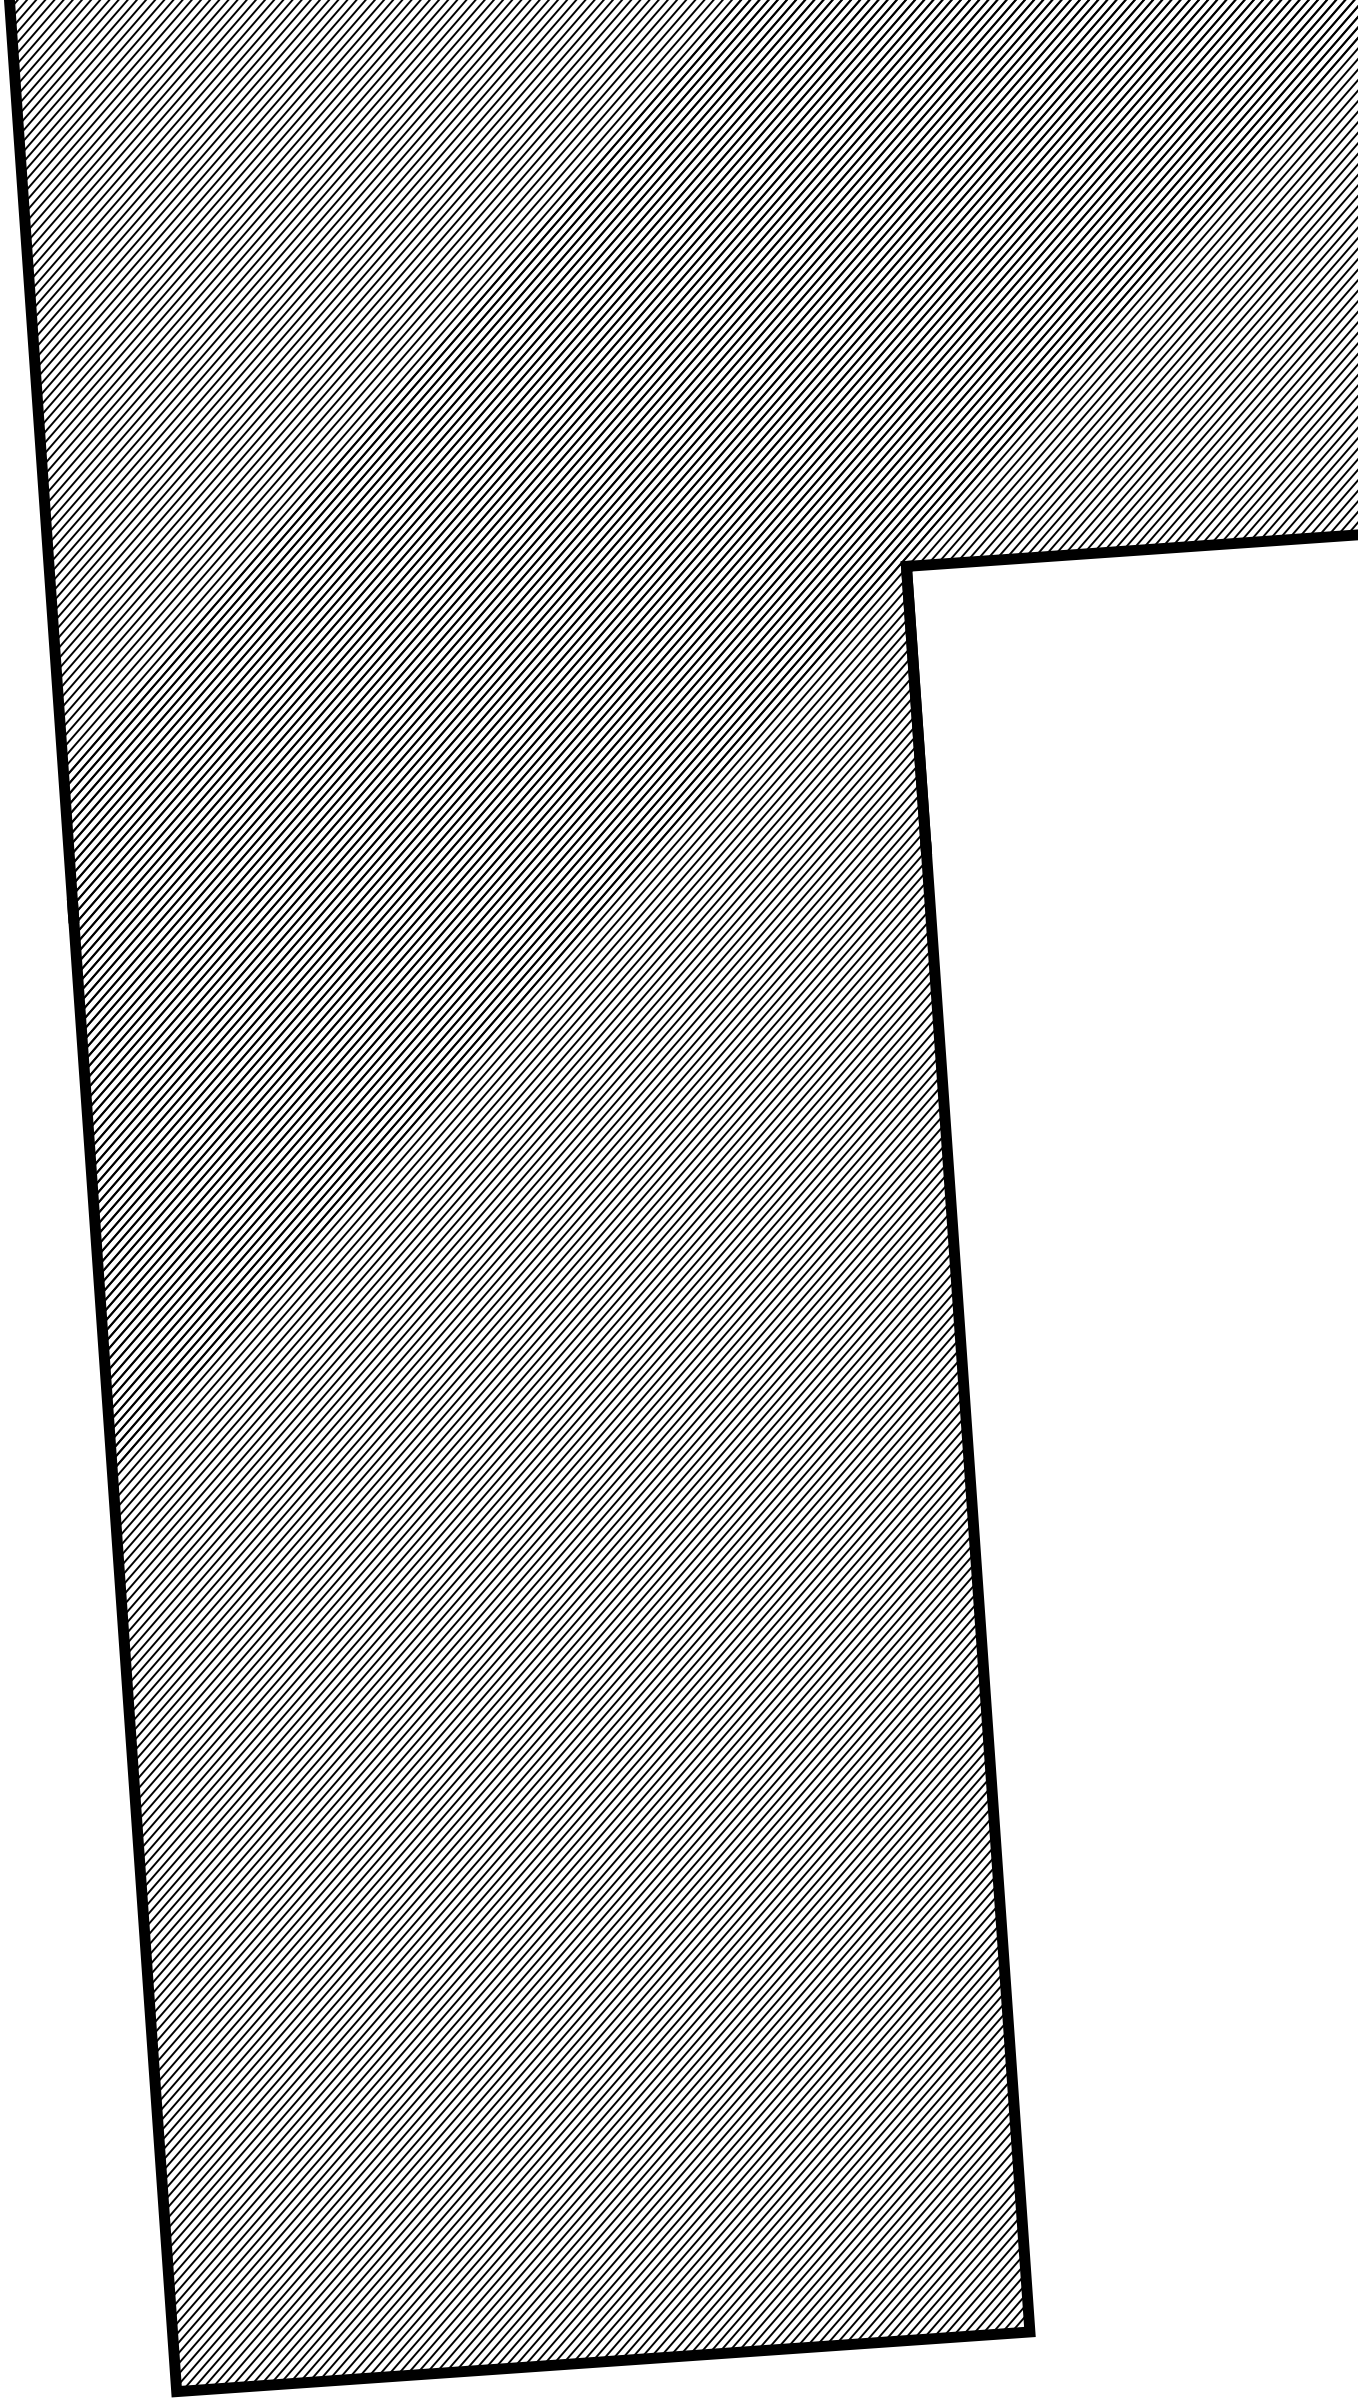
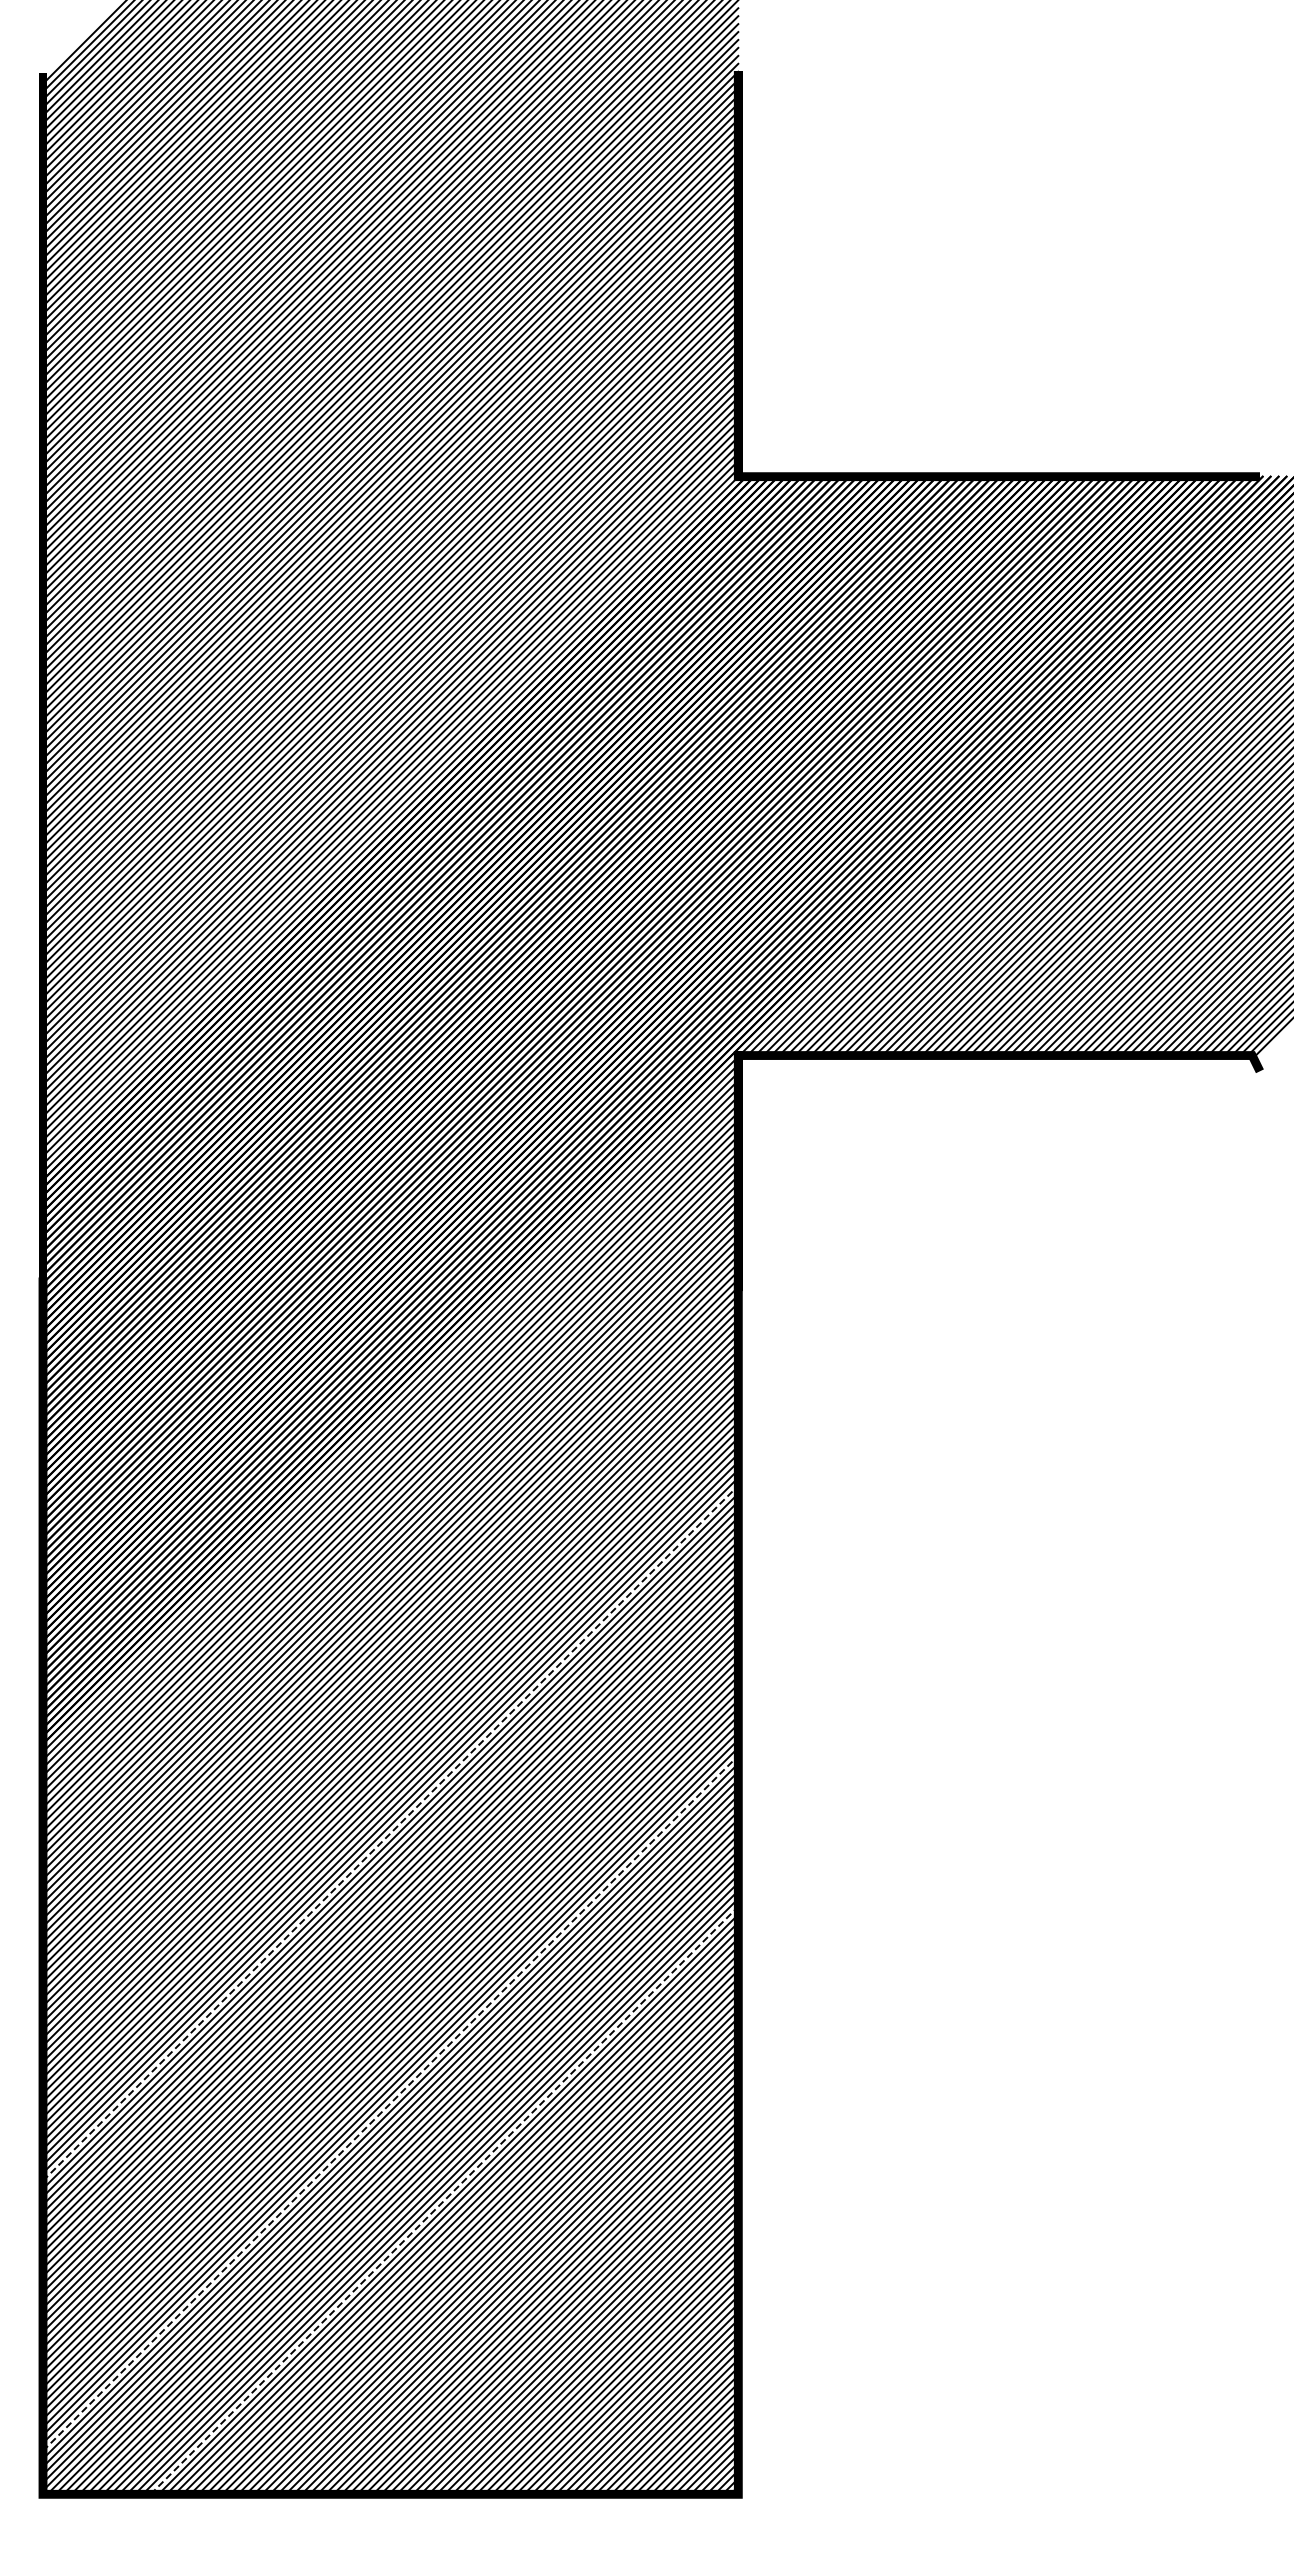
line: (546, 1550) -> (390, 1833), solid -> dashed
line: (569, 1882) -> (390, 2103), solid -> dashed
line: (644, 1996) -> (444, 2200), solid -> dashed

